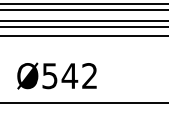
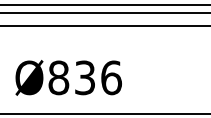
text: (69, 76) -> (84, 78), Ø542 -> Ø836

